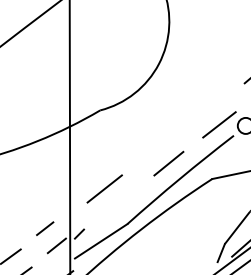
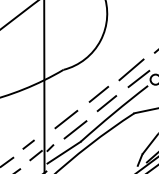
line: (207, 109) -> (131, 69), added
line: (155, 149) -> (98, 94), added
line: (119, 204) -> (75, 129), added

